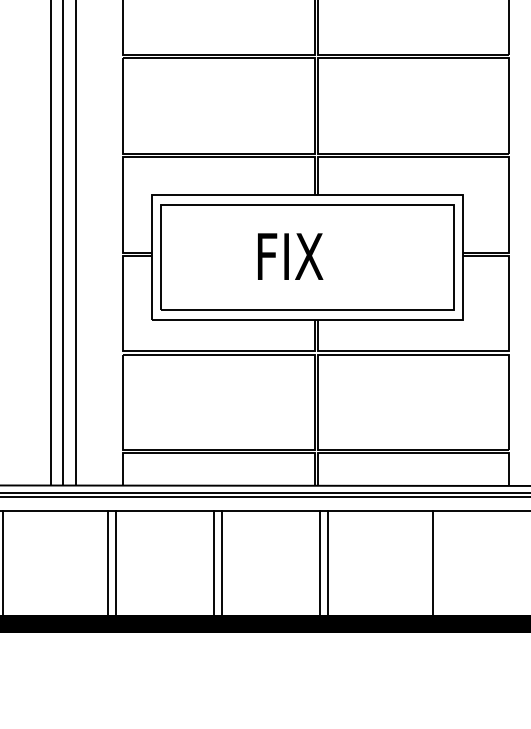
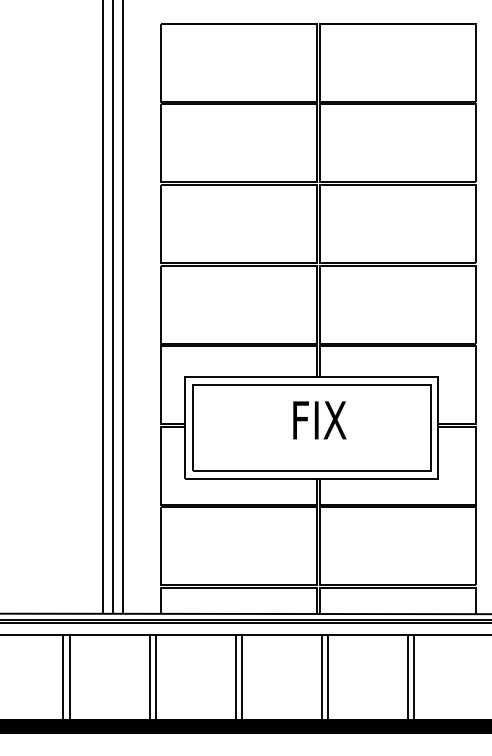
text: (290, 256) -> (319, 420), moved
line: (10, 563) -> (69, 677), added
line: (425, 563) -> (407, 677), added

